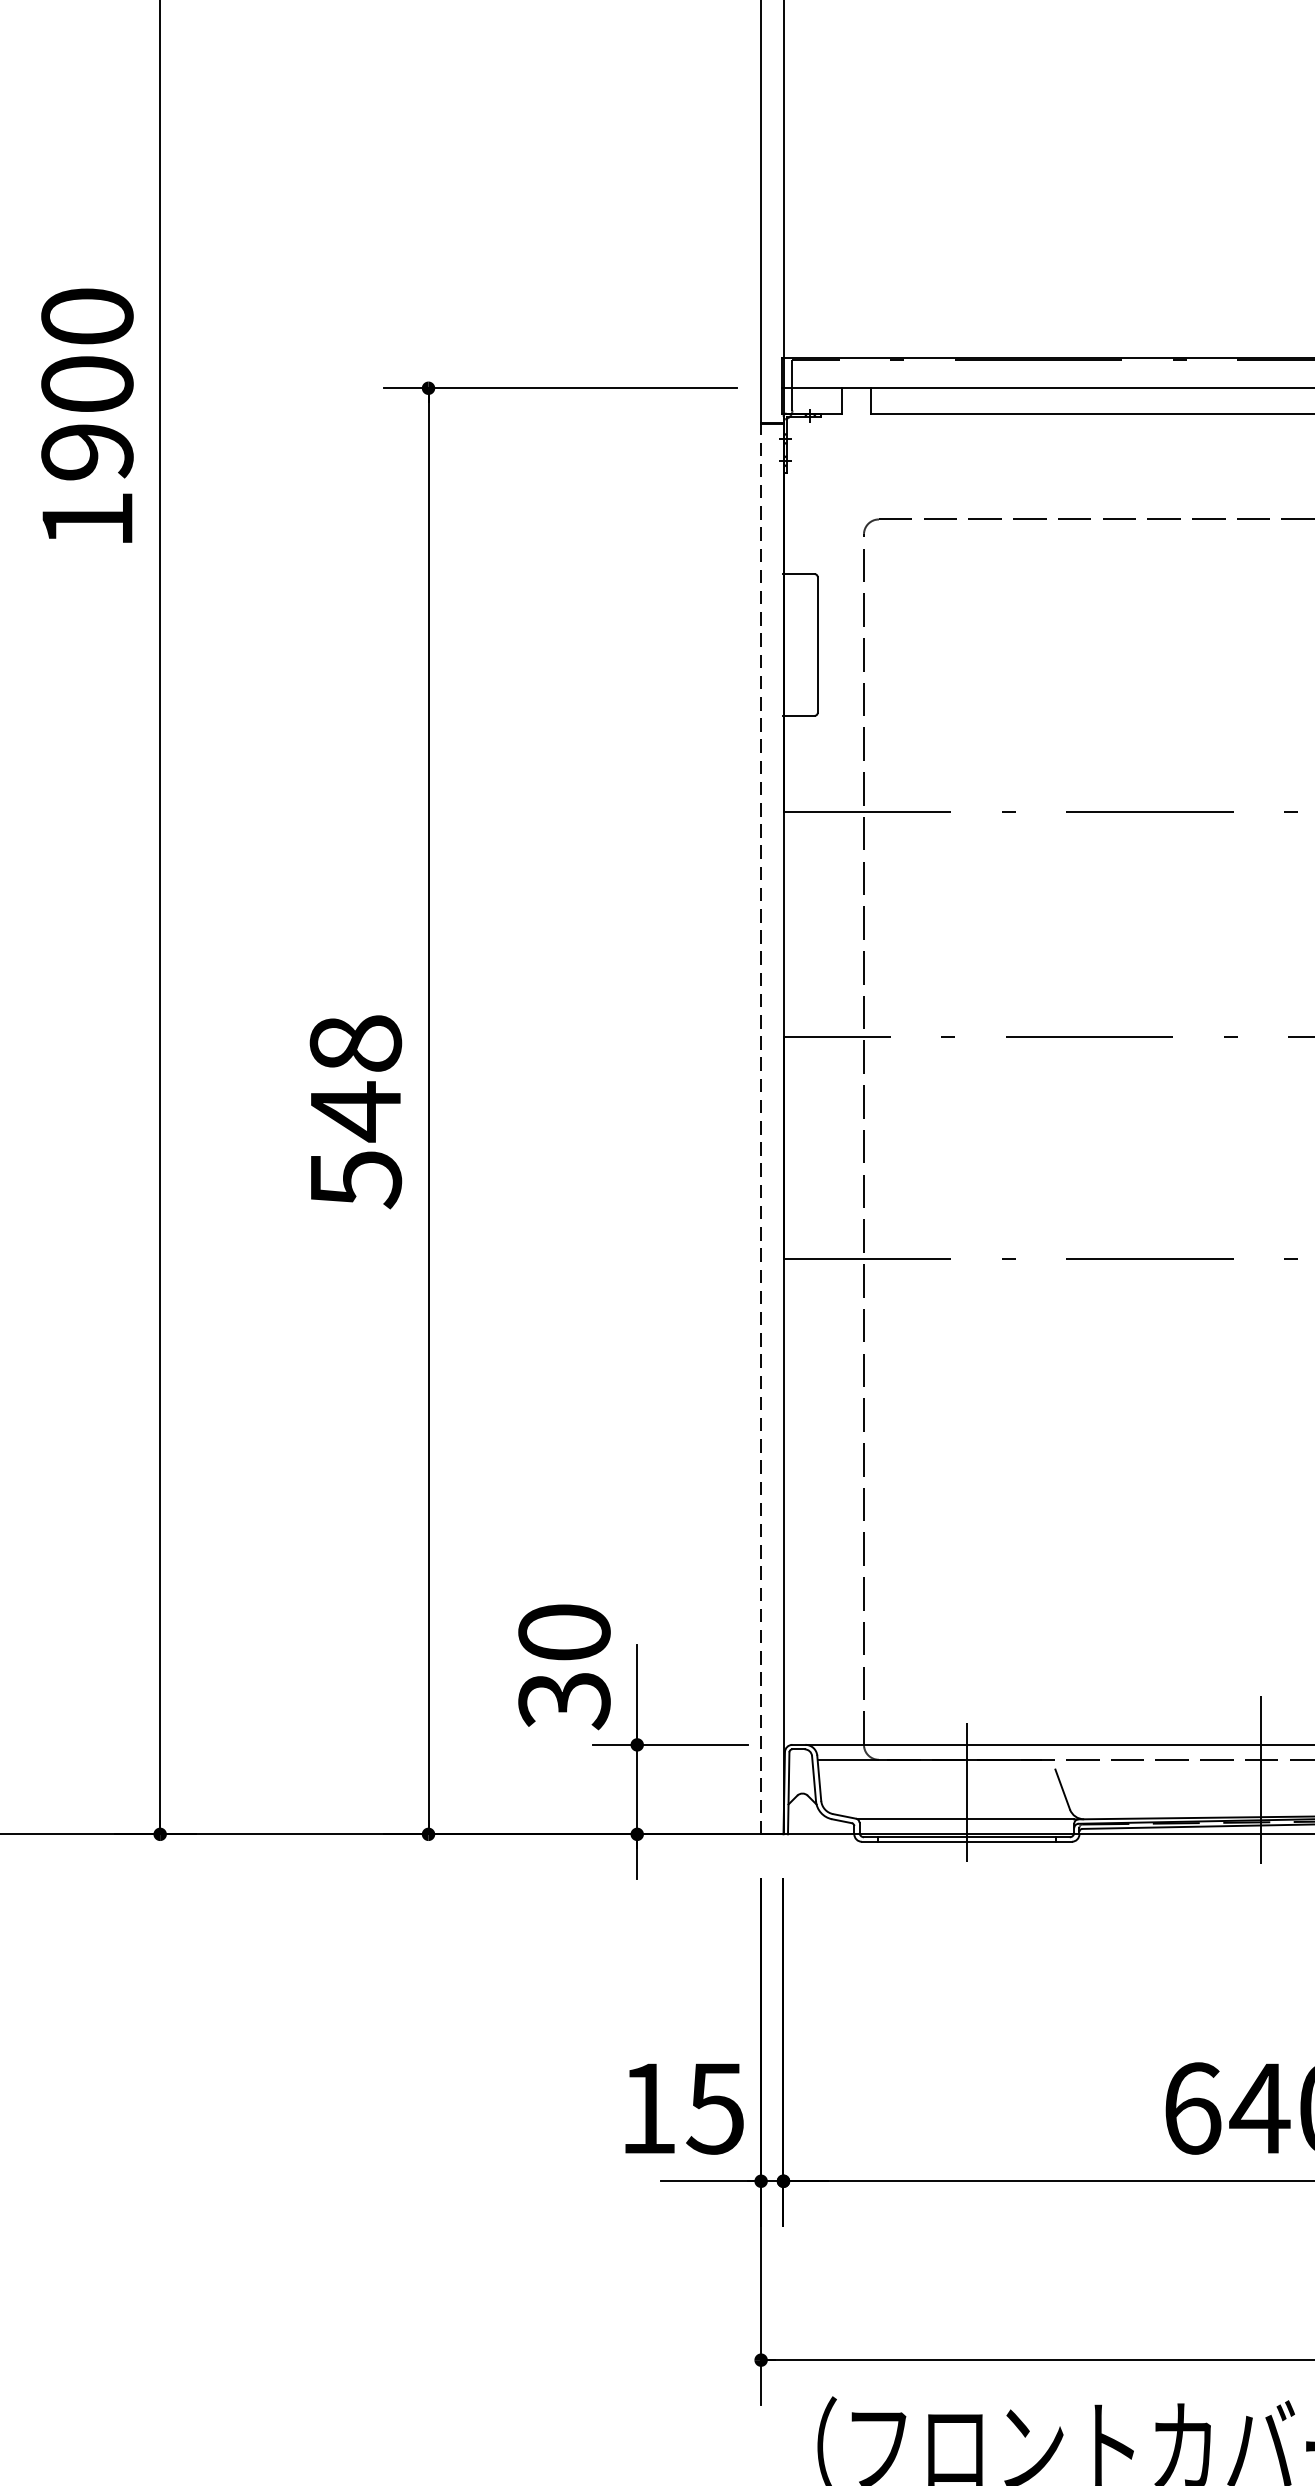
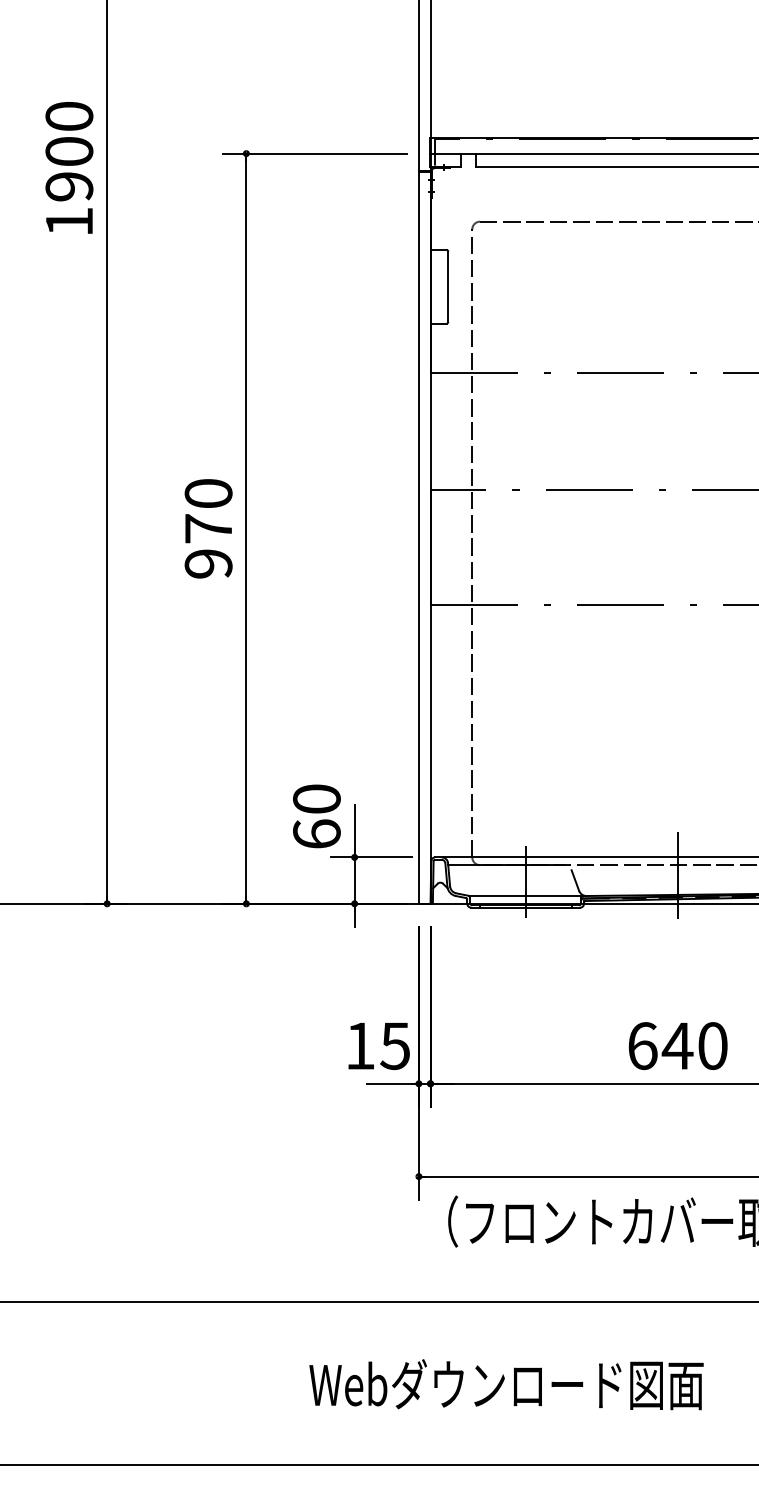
text: (355, 1112) -> (208, 529), 548 -> 970
line: (760, 1128) -> (418, 537), dashed -> solid
text: (563, 1700) -> (316, 834), 30 -> 60

